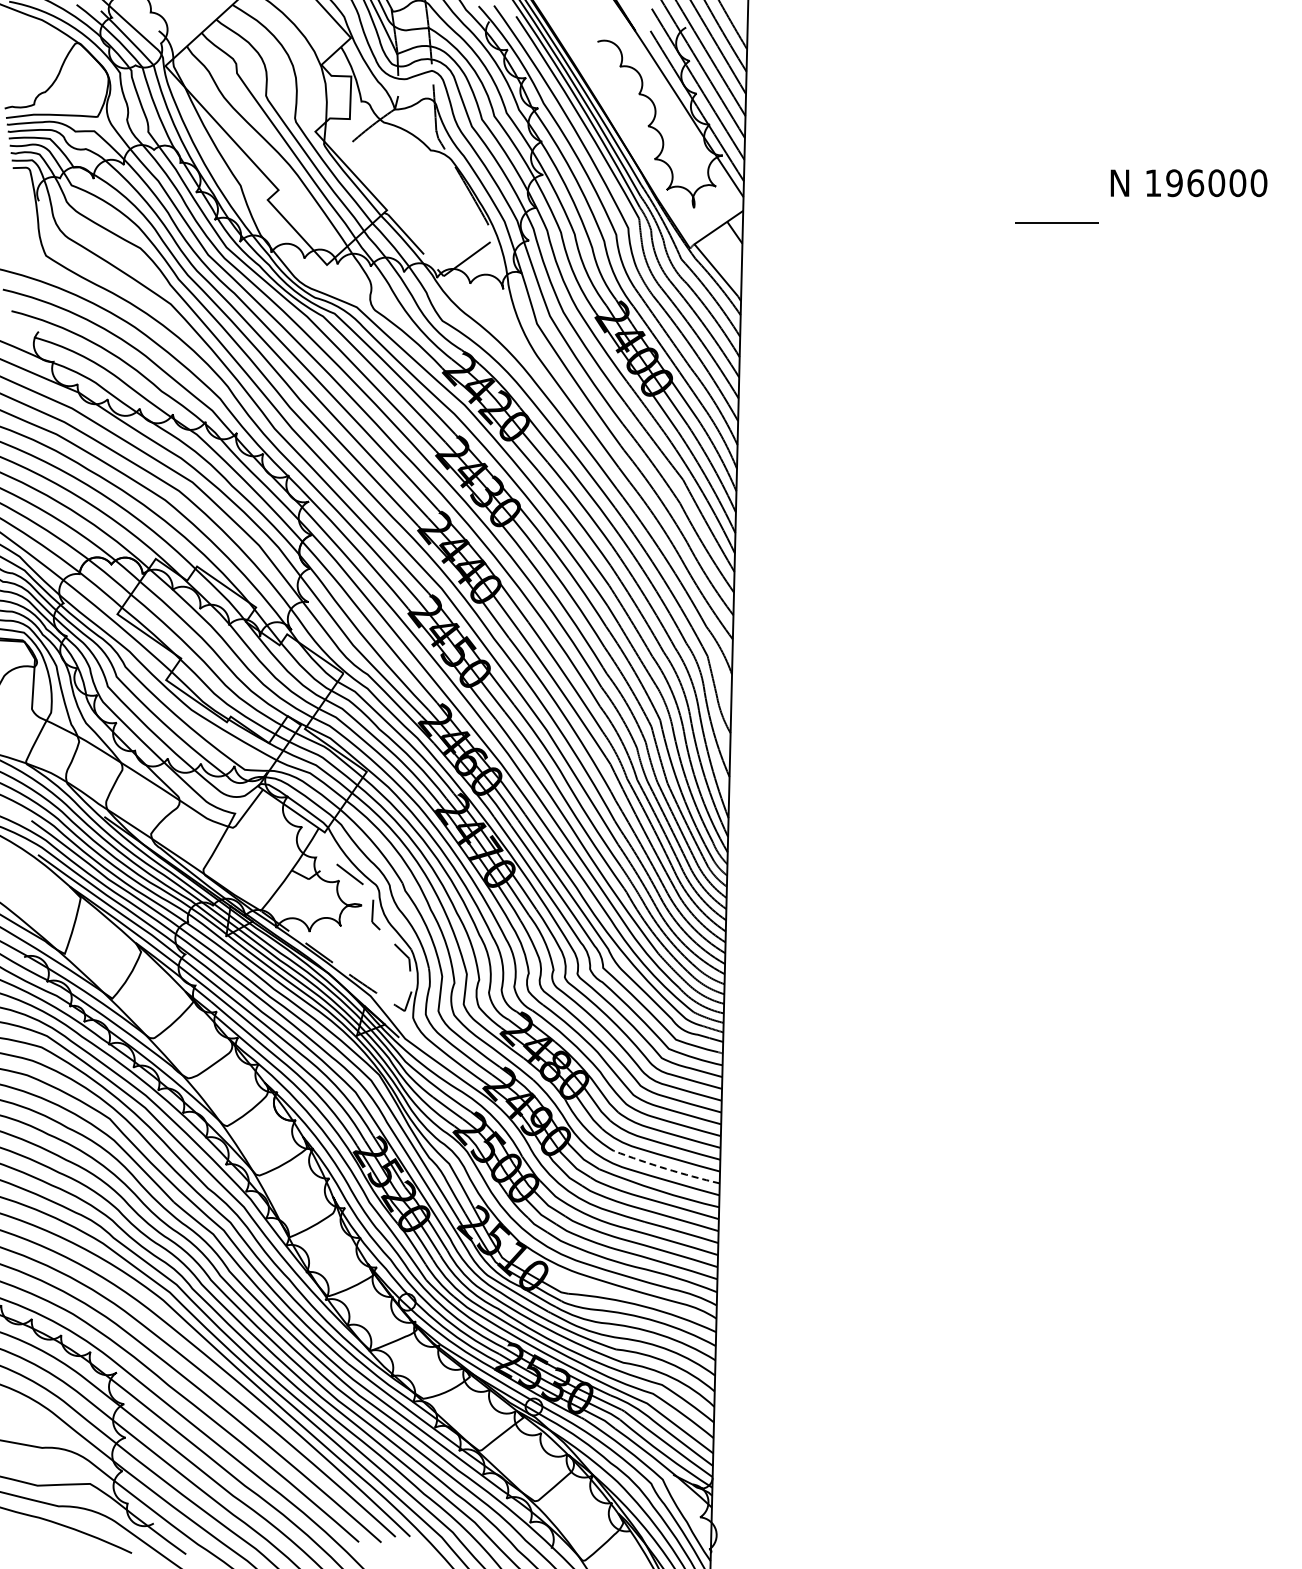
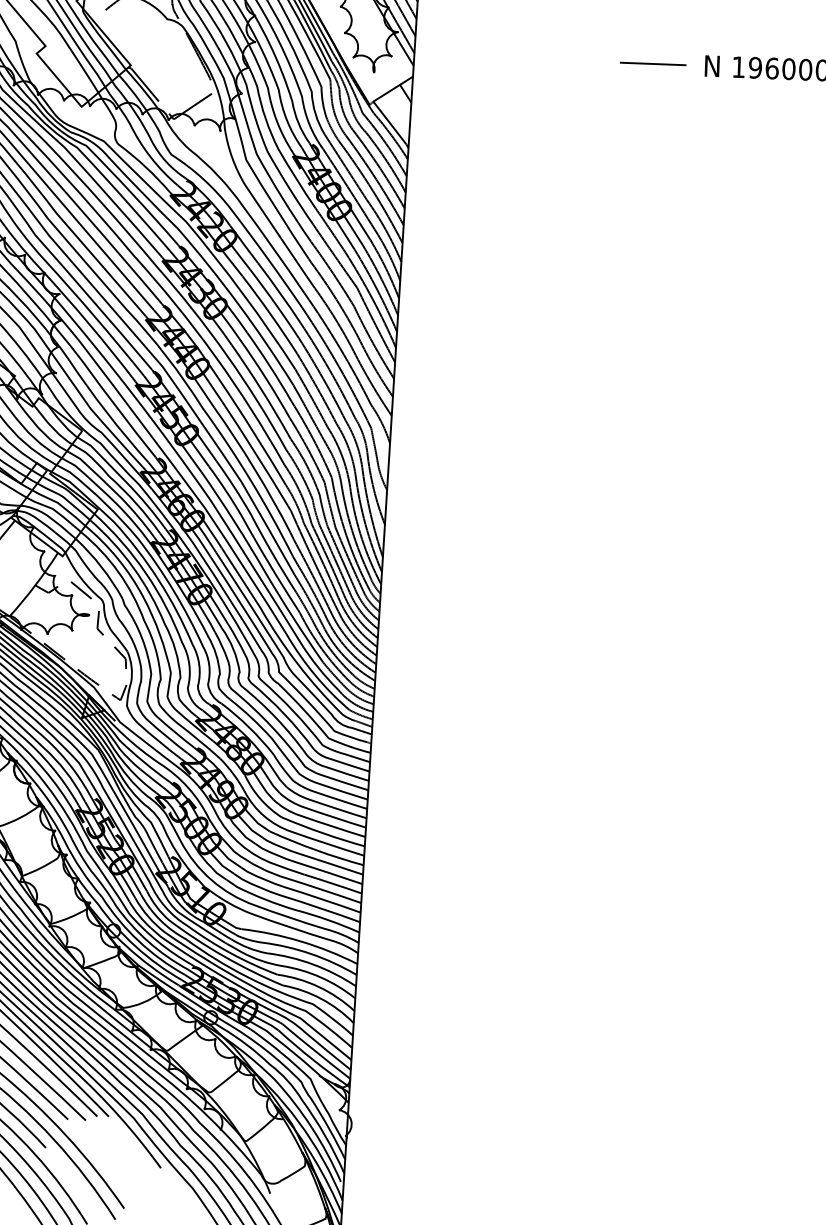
line: (1056, 222) -> (652, 63), moved
line: (666, 1168) -> (323, 832), dashed -> solid

